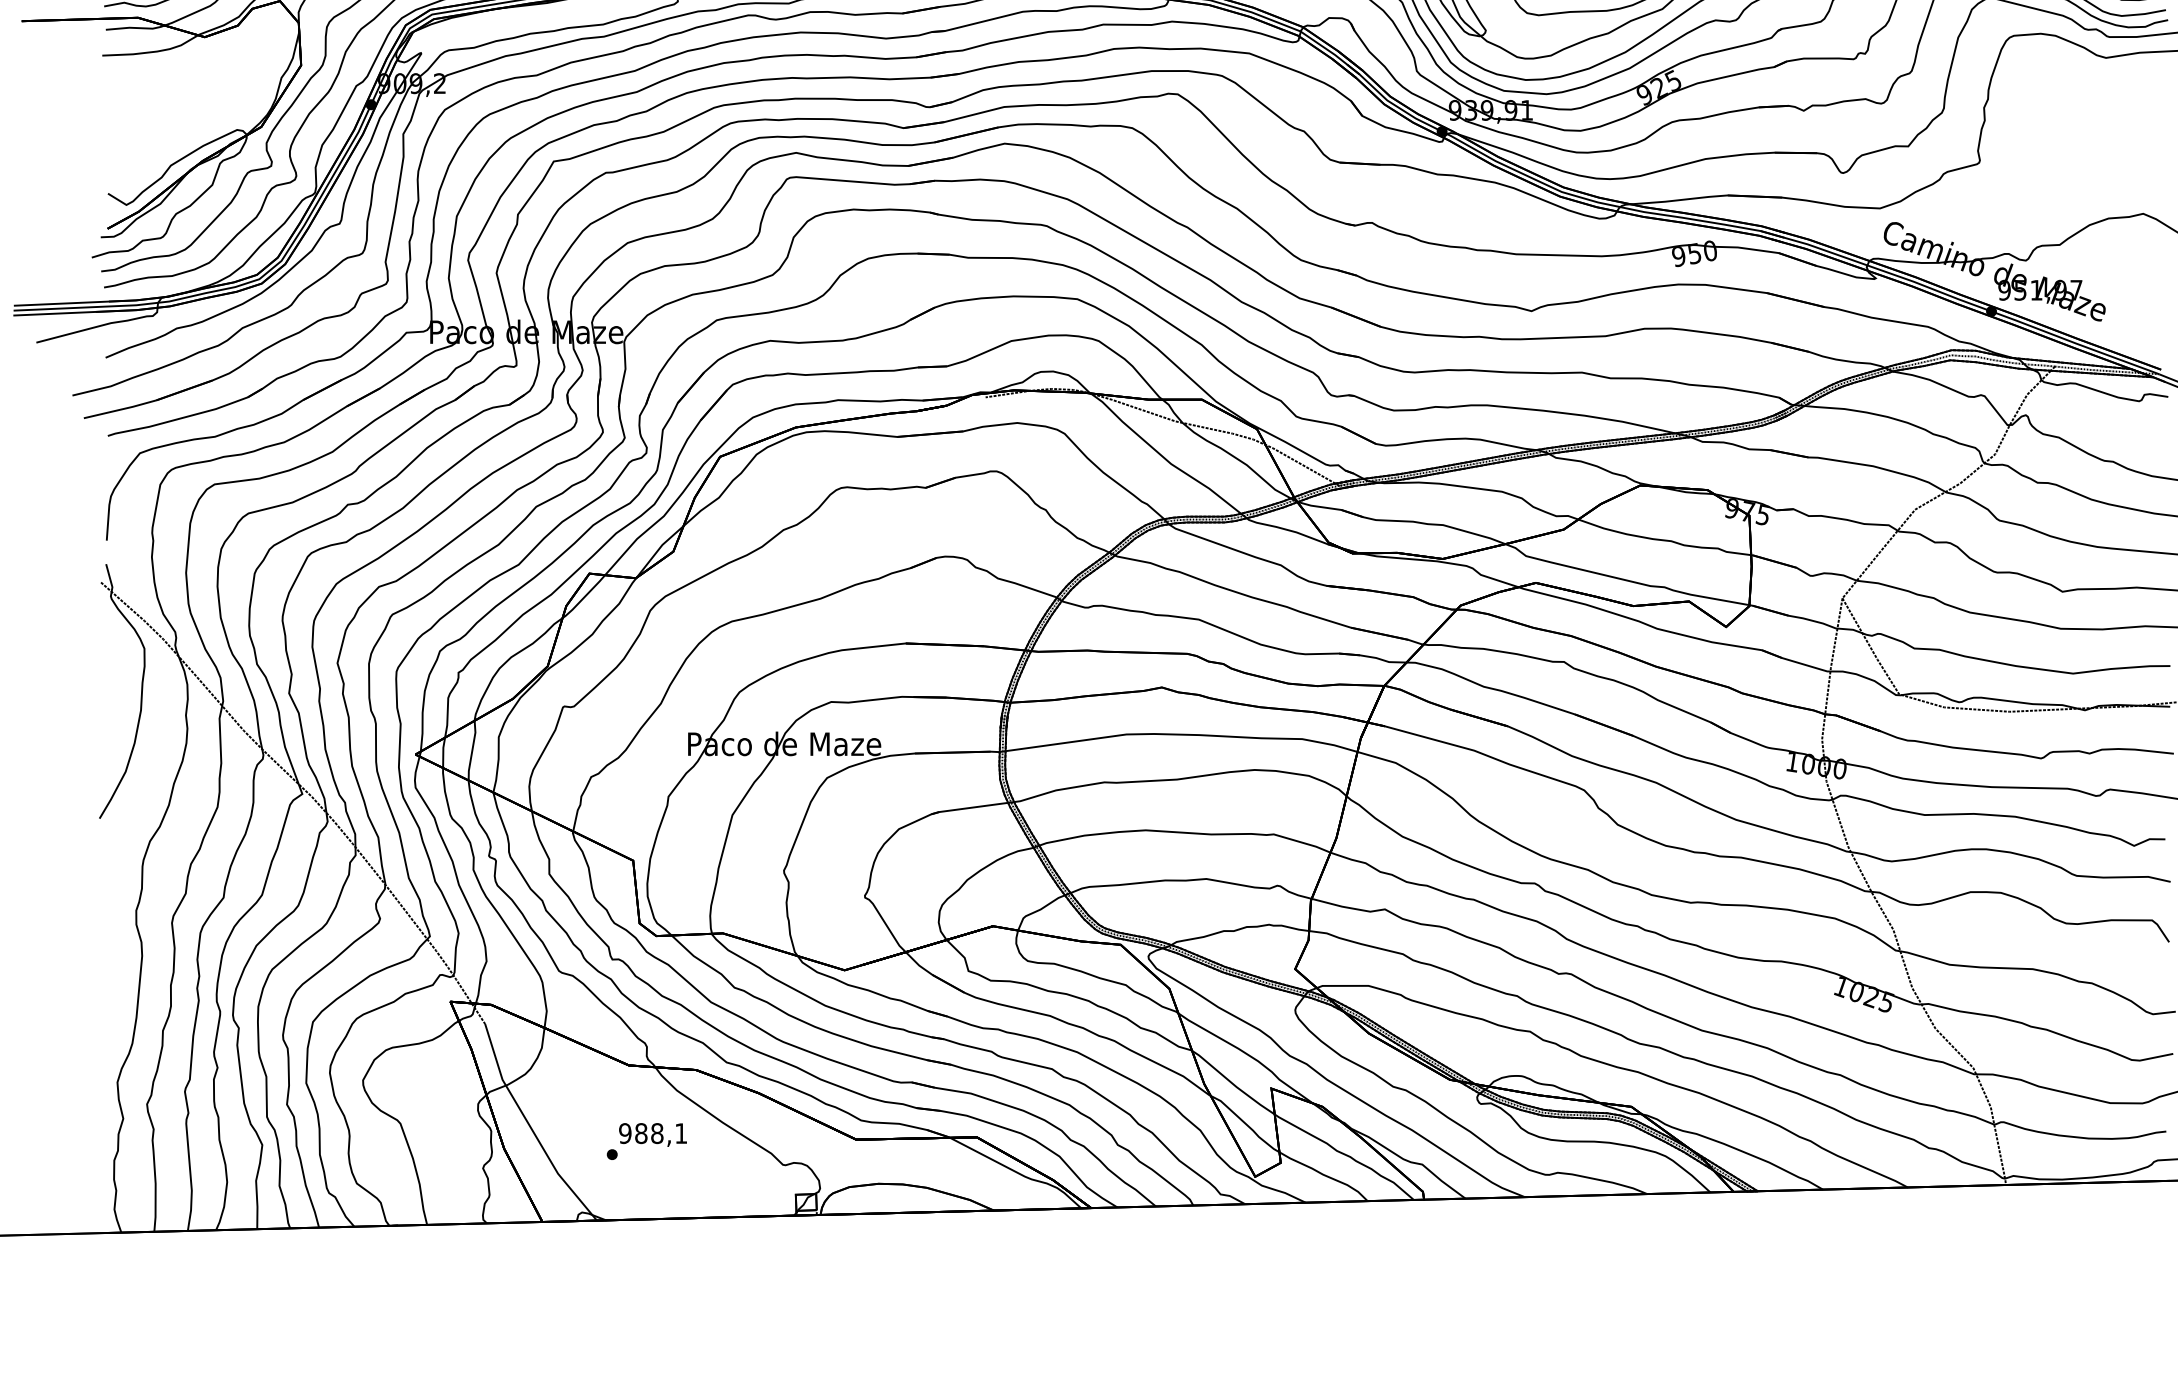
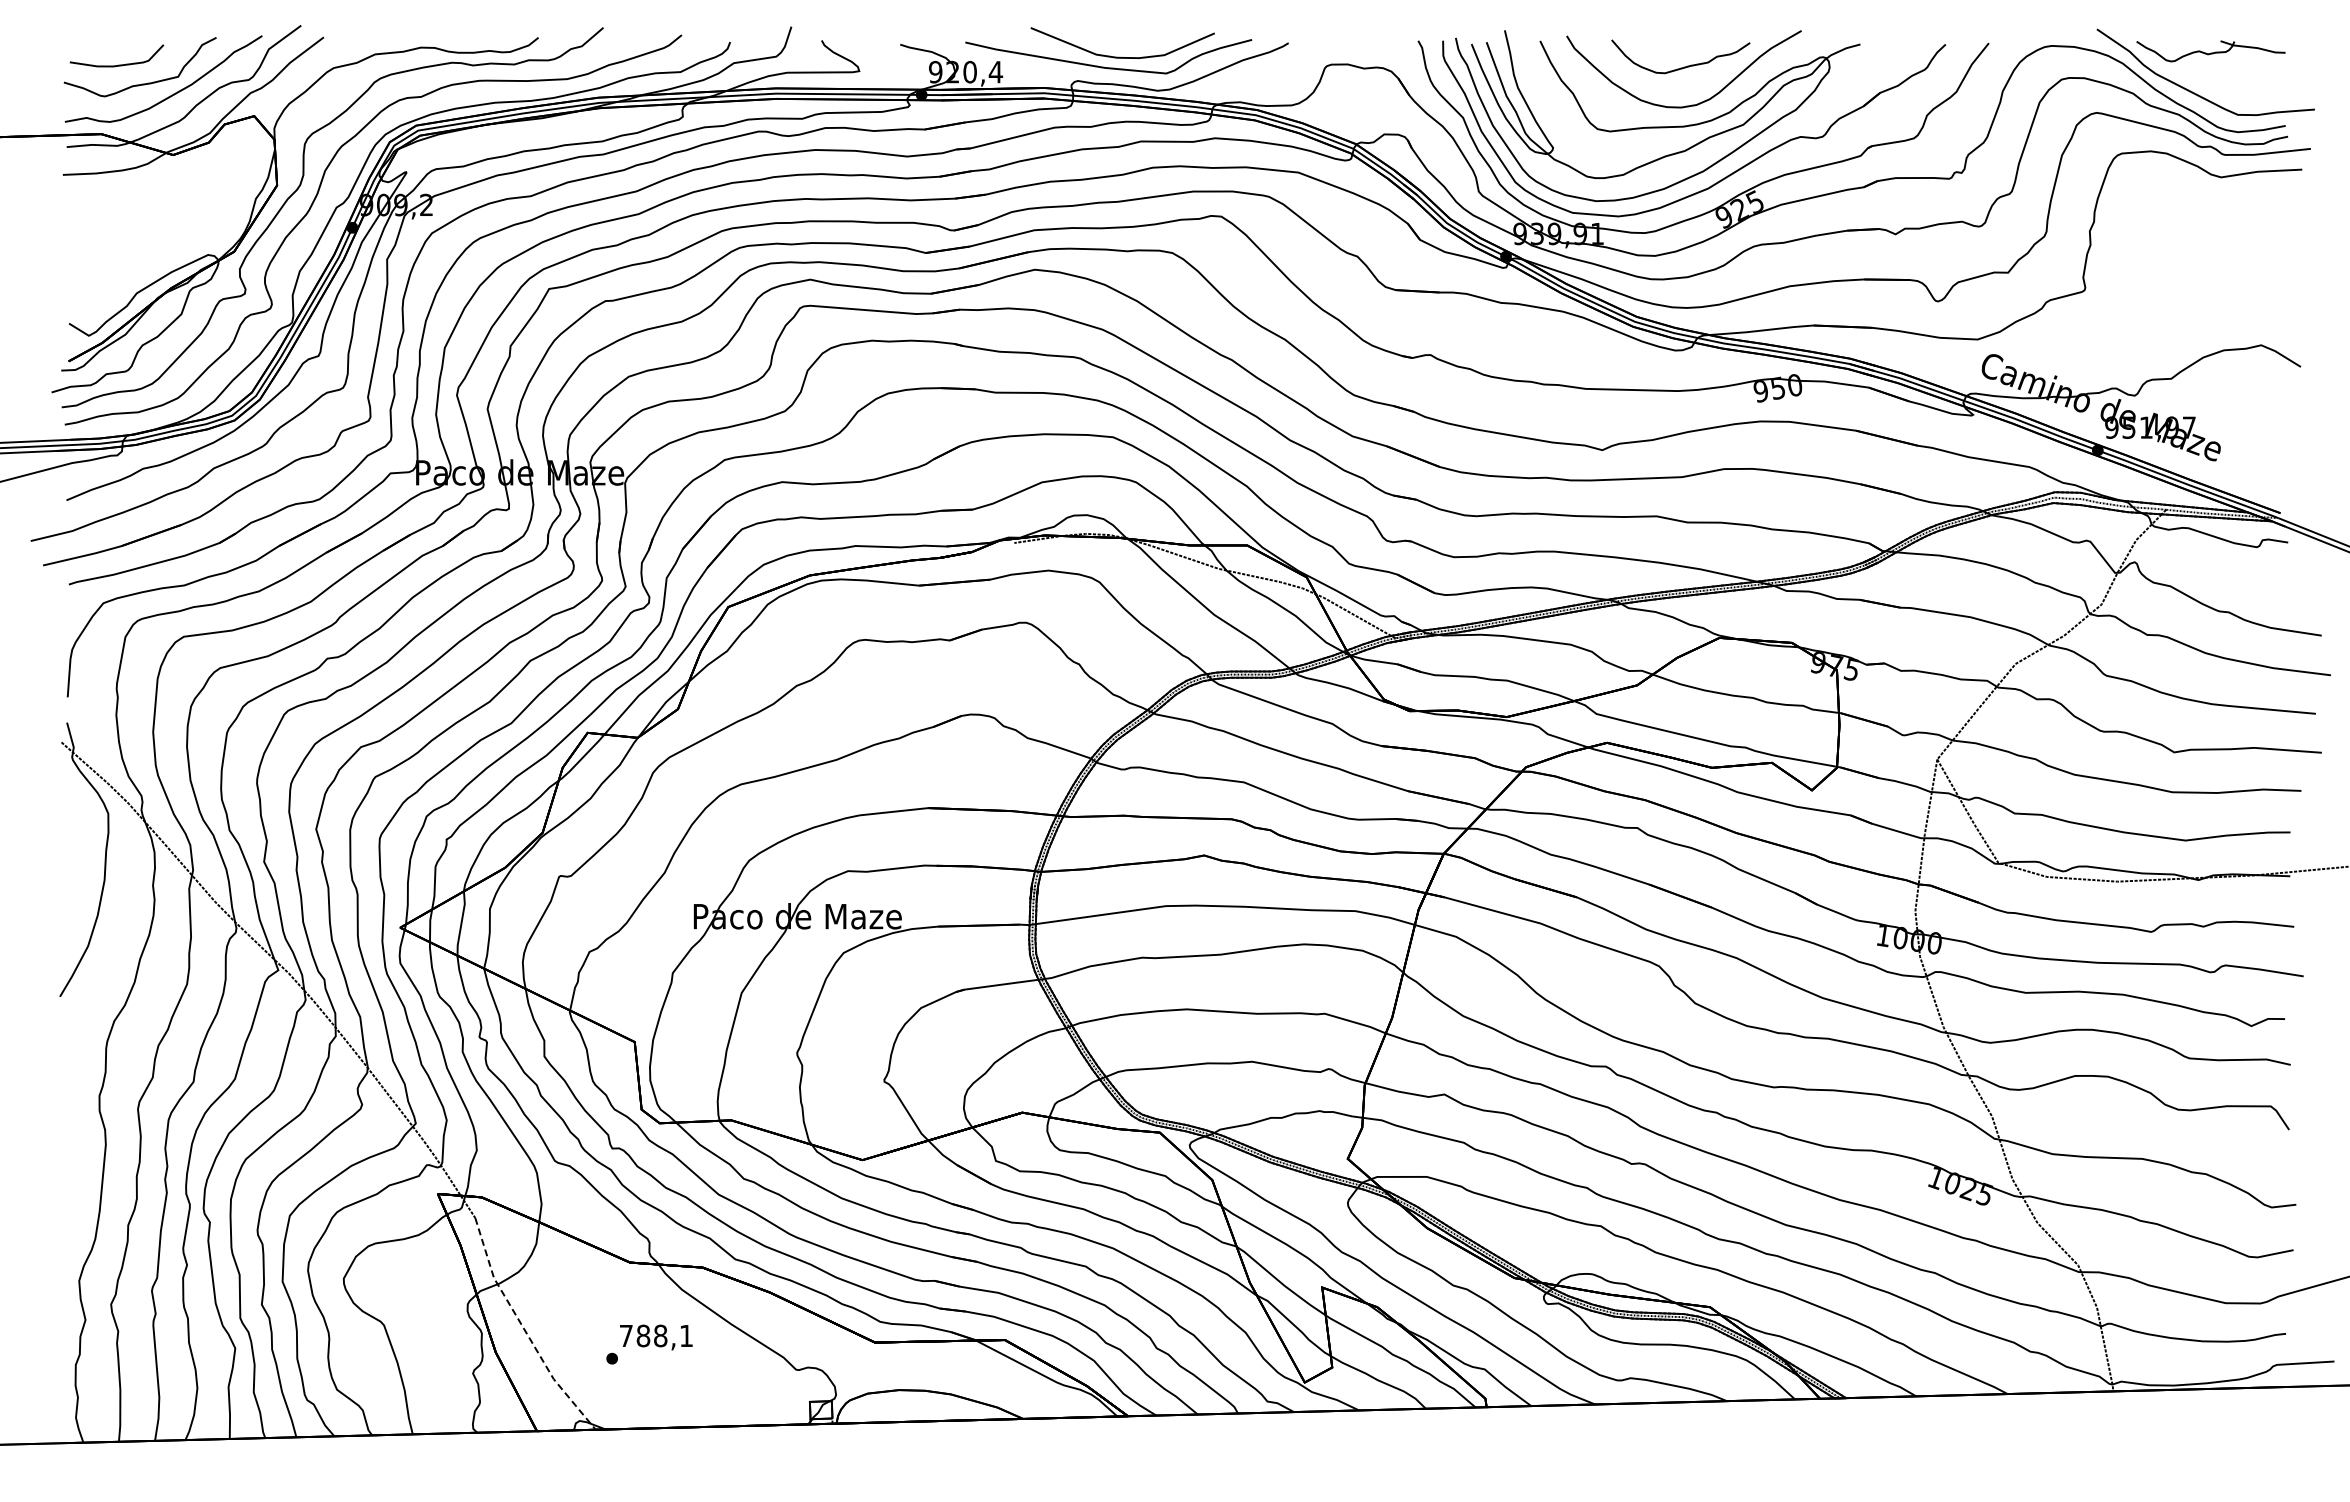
line: (530, 1128) -> (524, 1330), solid -> dashed
text: (624, 1133) -> (625, 1335), 988,1 -> 788,1

